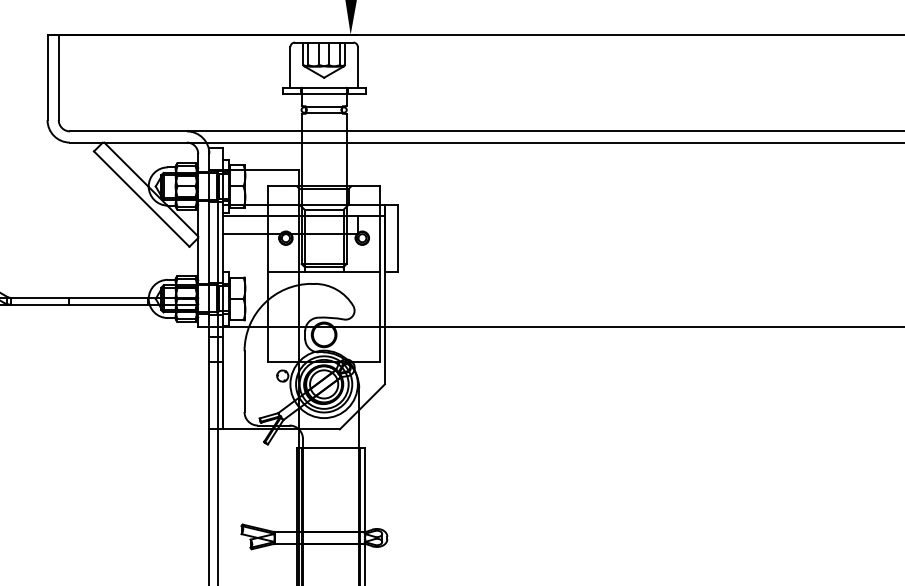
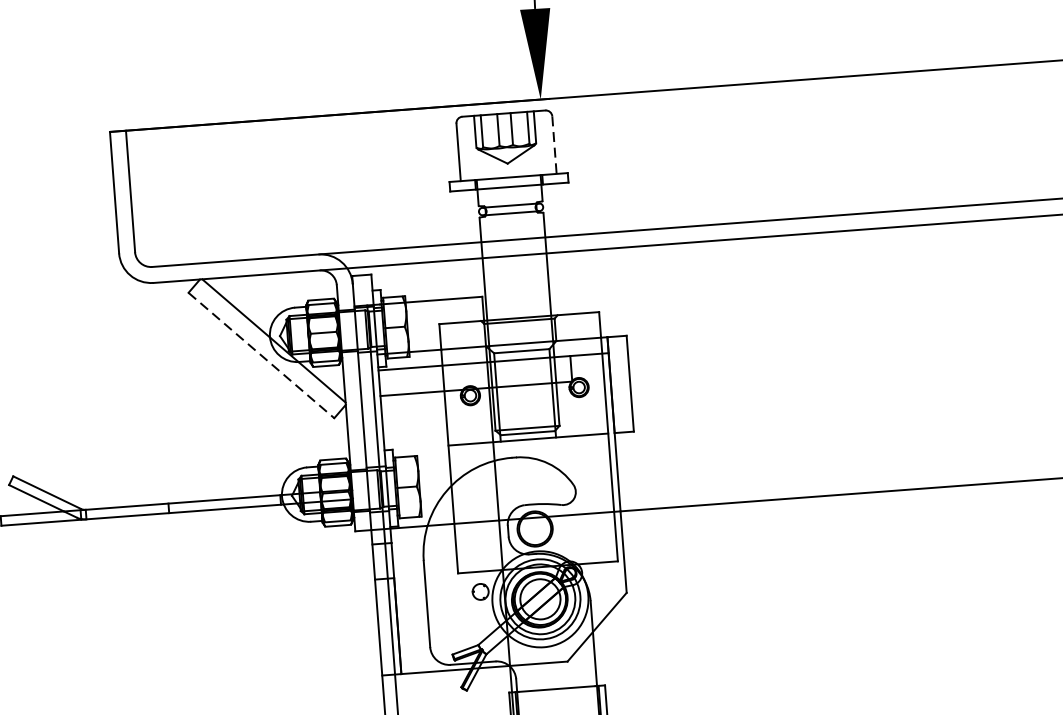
line: (357, 67) -> (553, 145), solid -> dashed
line: (142, 199) -> (262, 356), solid -> dashed

